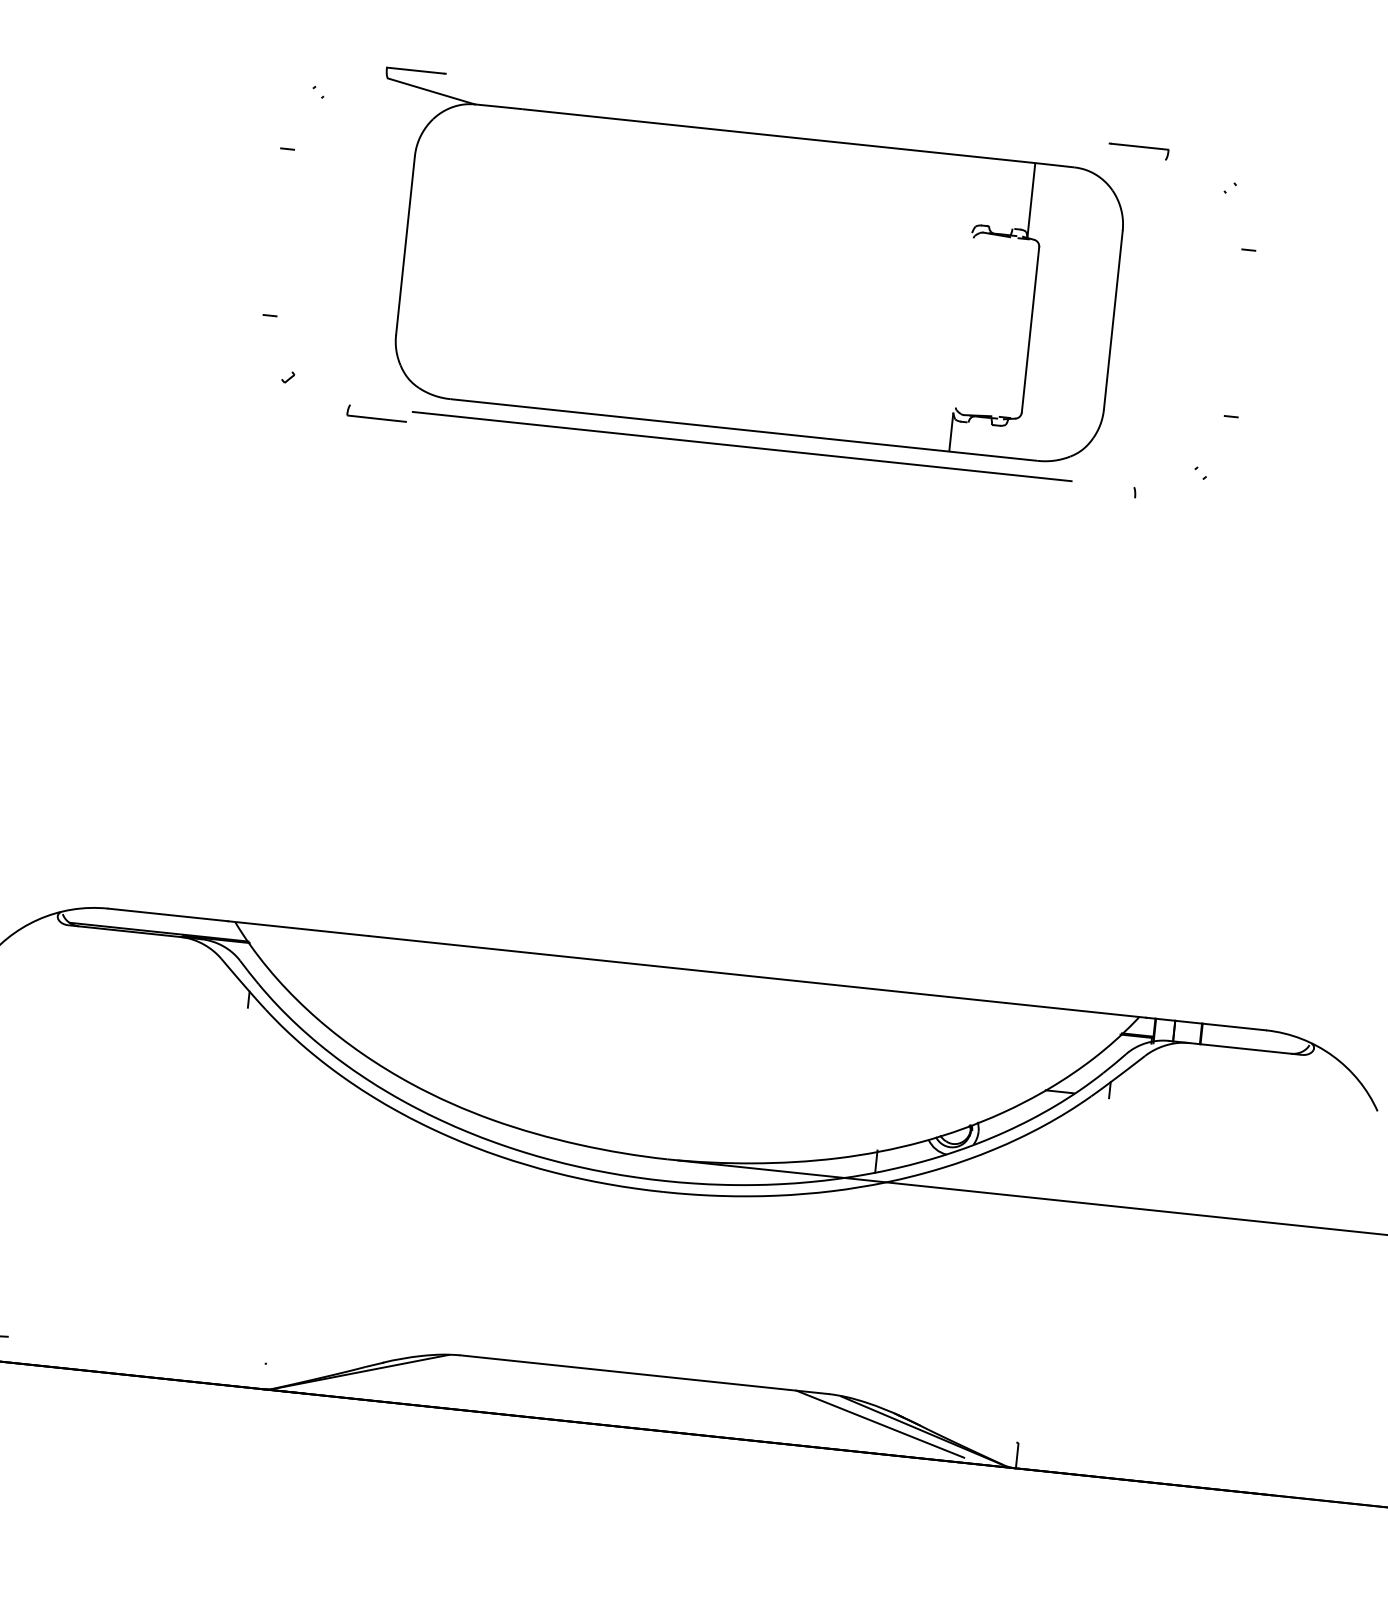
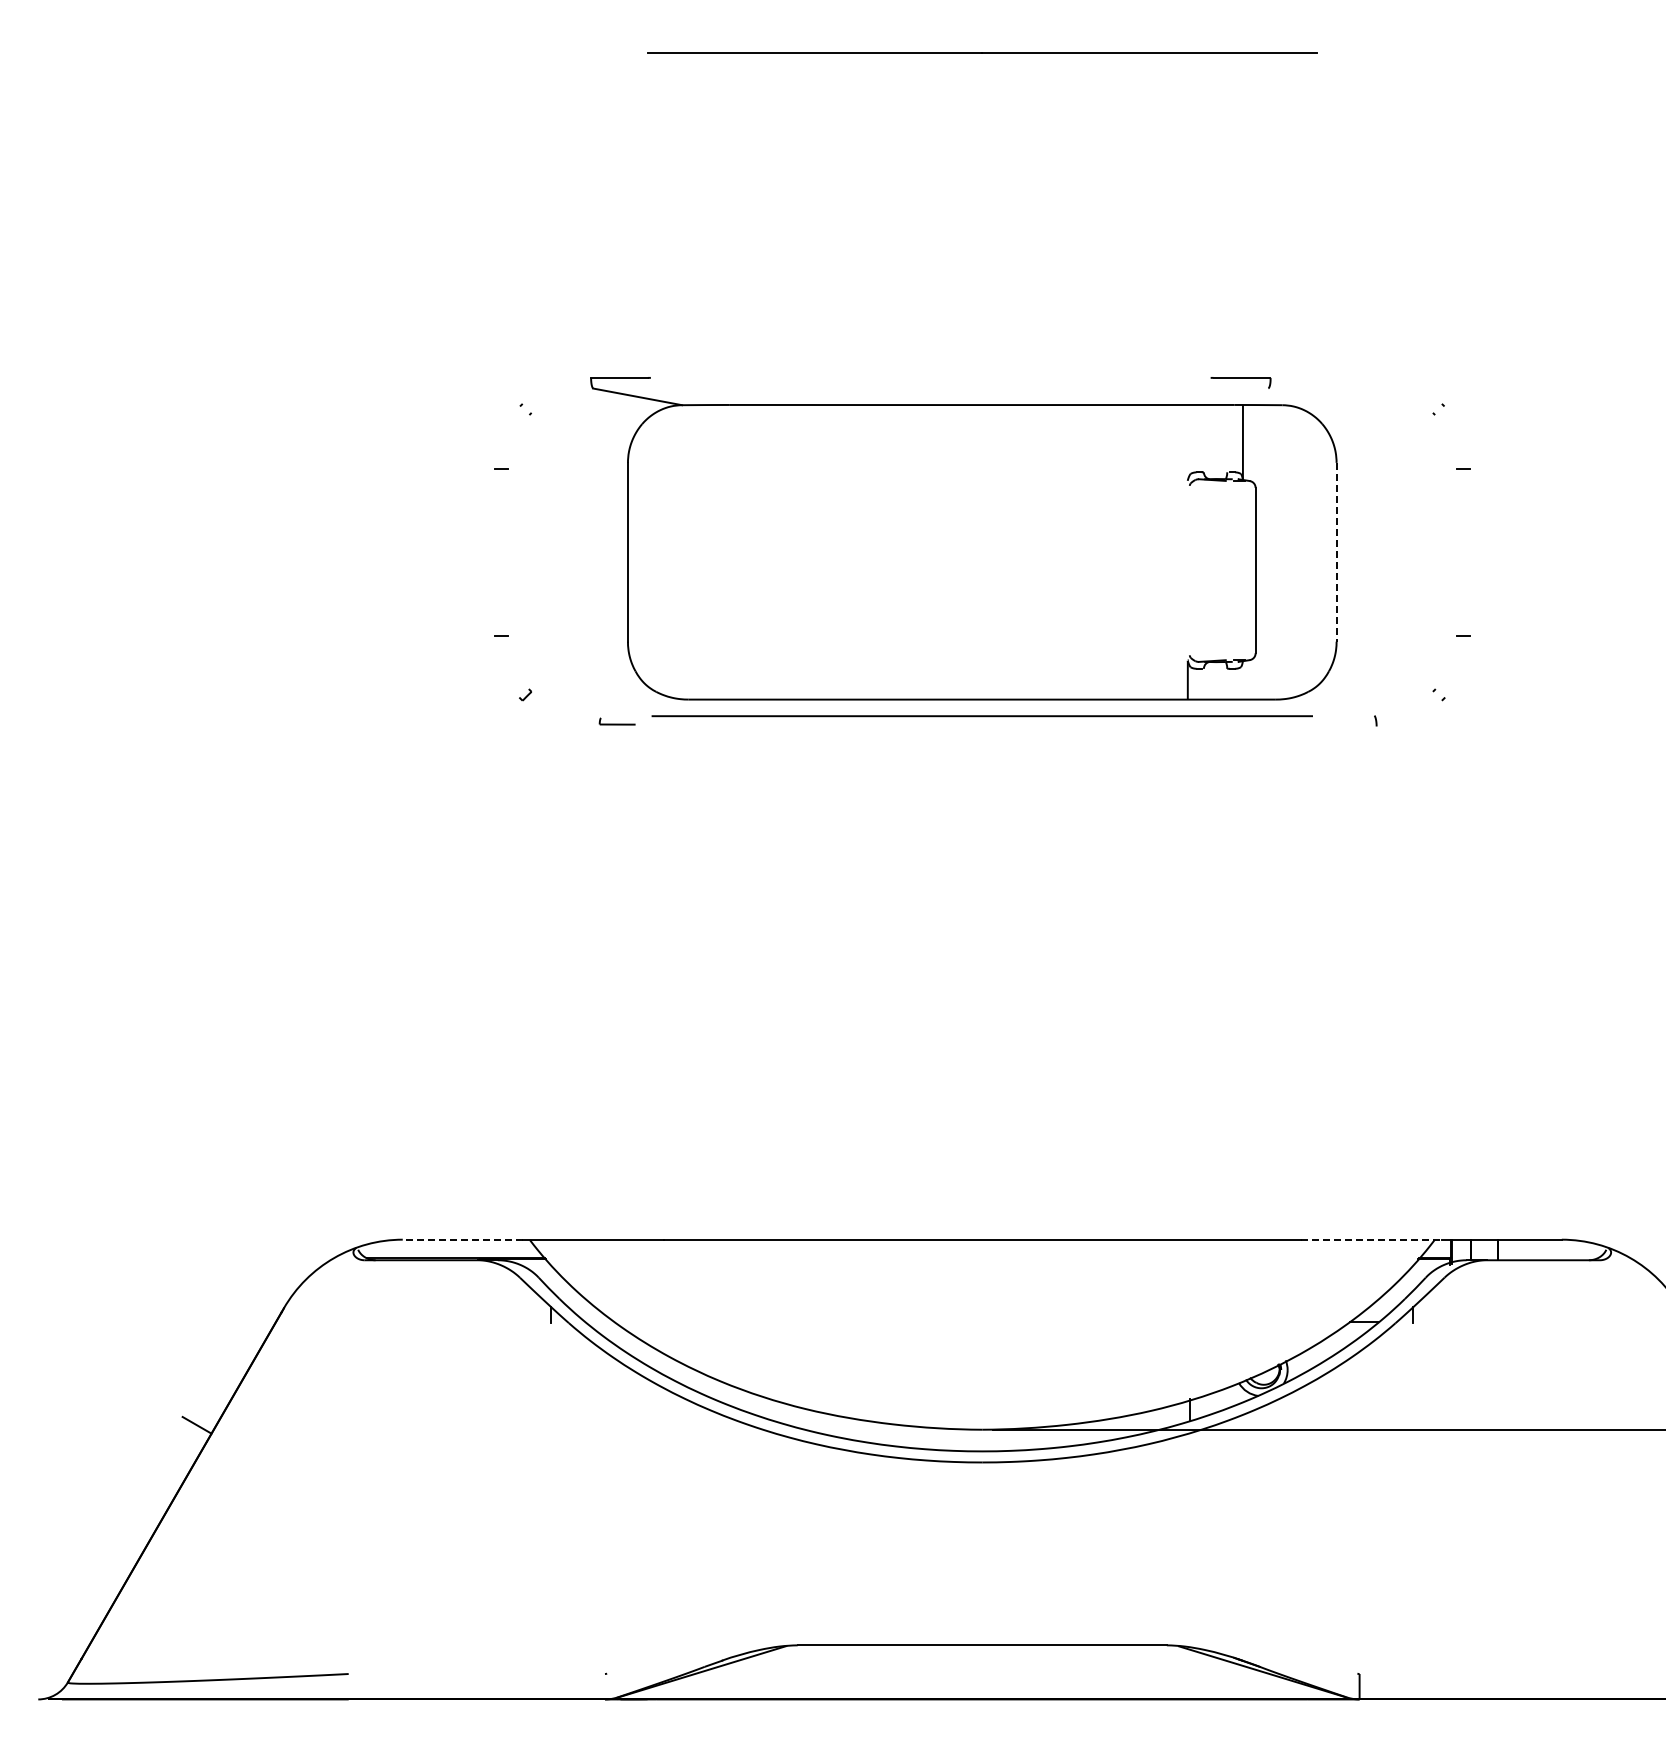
part: (1138, 151) -> (1240, 382), moved
line: (1113, 320) -> (1336, 552), solid -> dashed
part: (377, 413) -> (617, 721), size x0.6
line: (168, 914) -> (462, 1239), solid -> dashed
line: (1076, 1010) -> (1371, 1239), solid -> dashed
line: (880, 1423) -> (1220, 1669), removed

